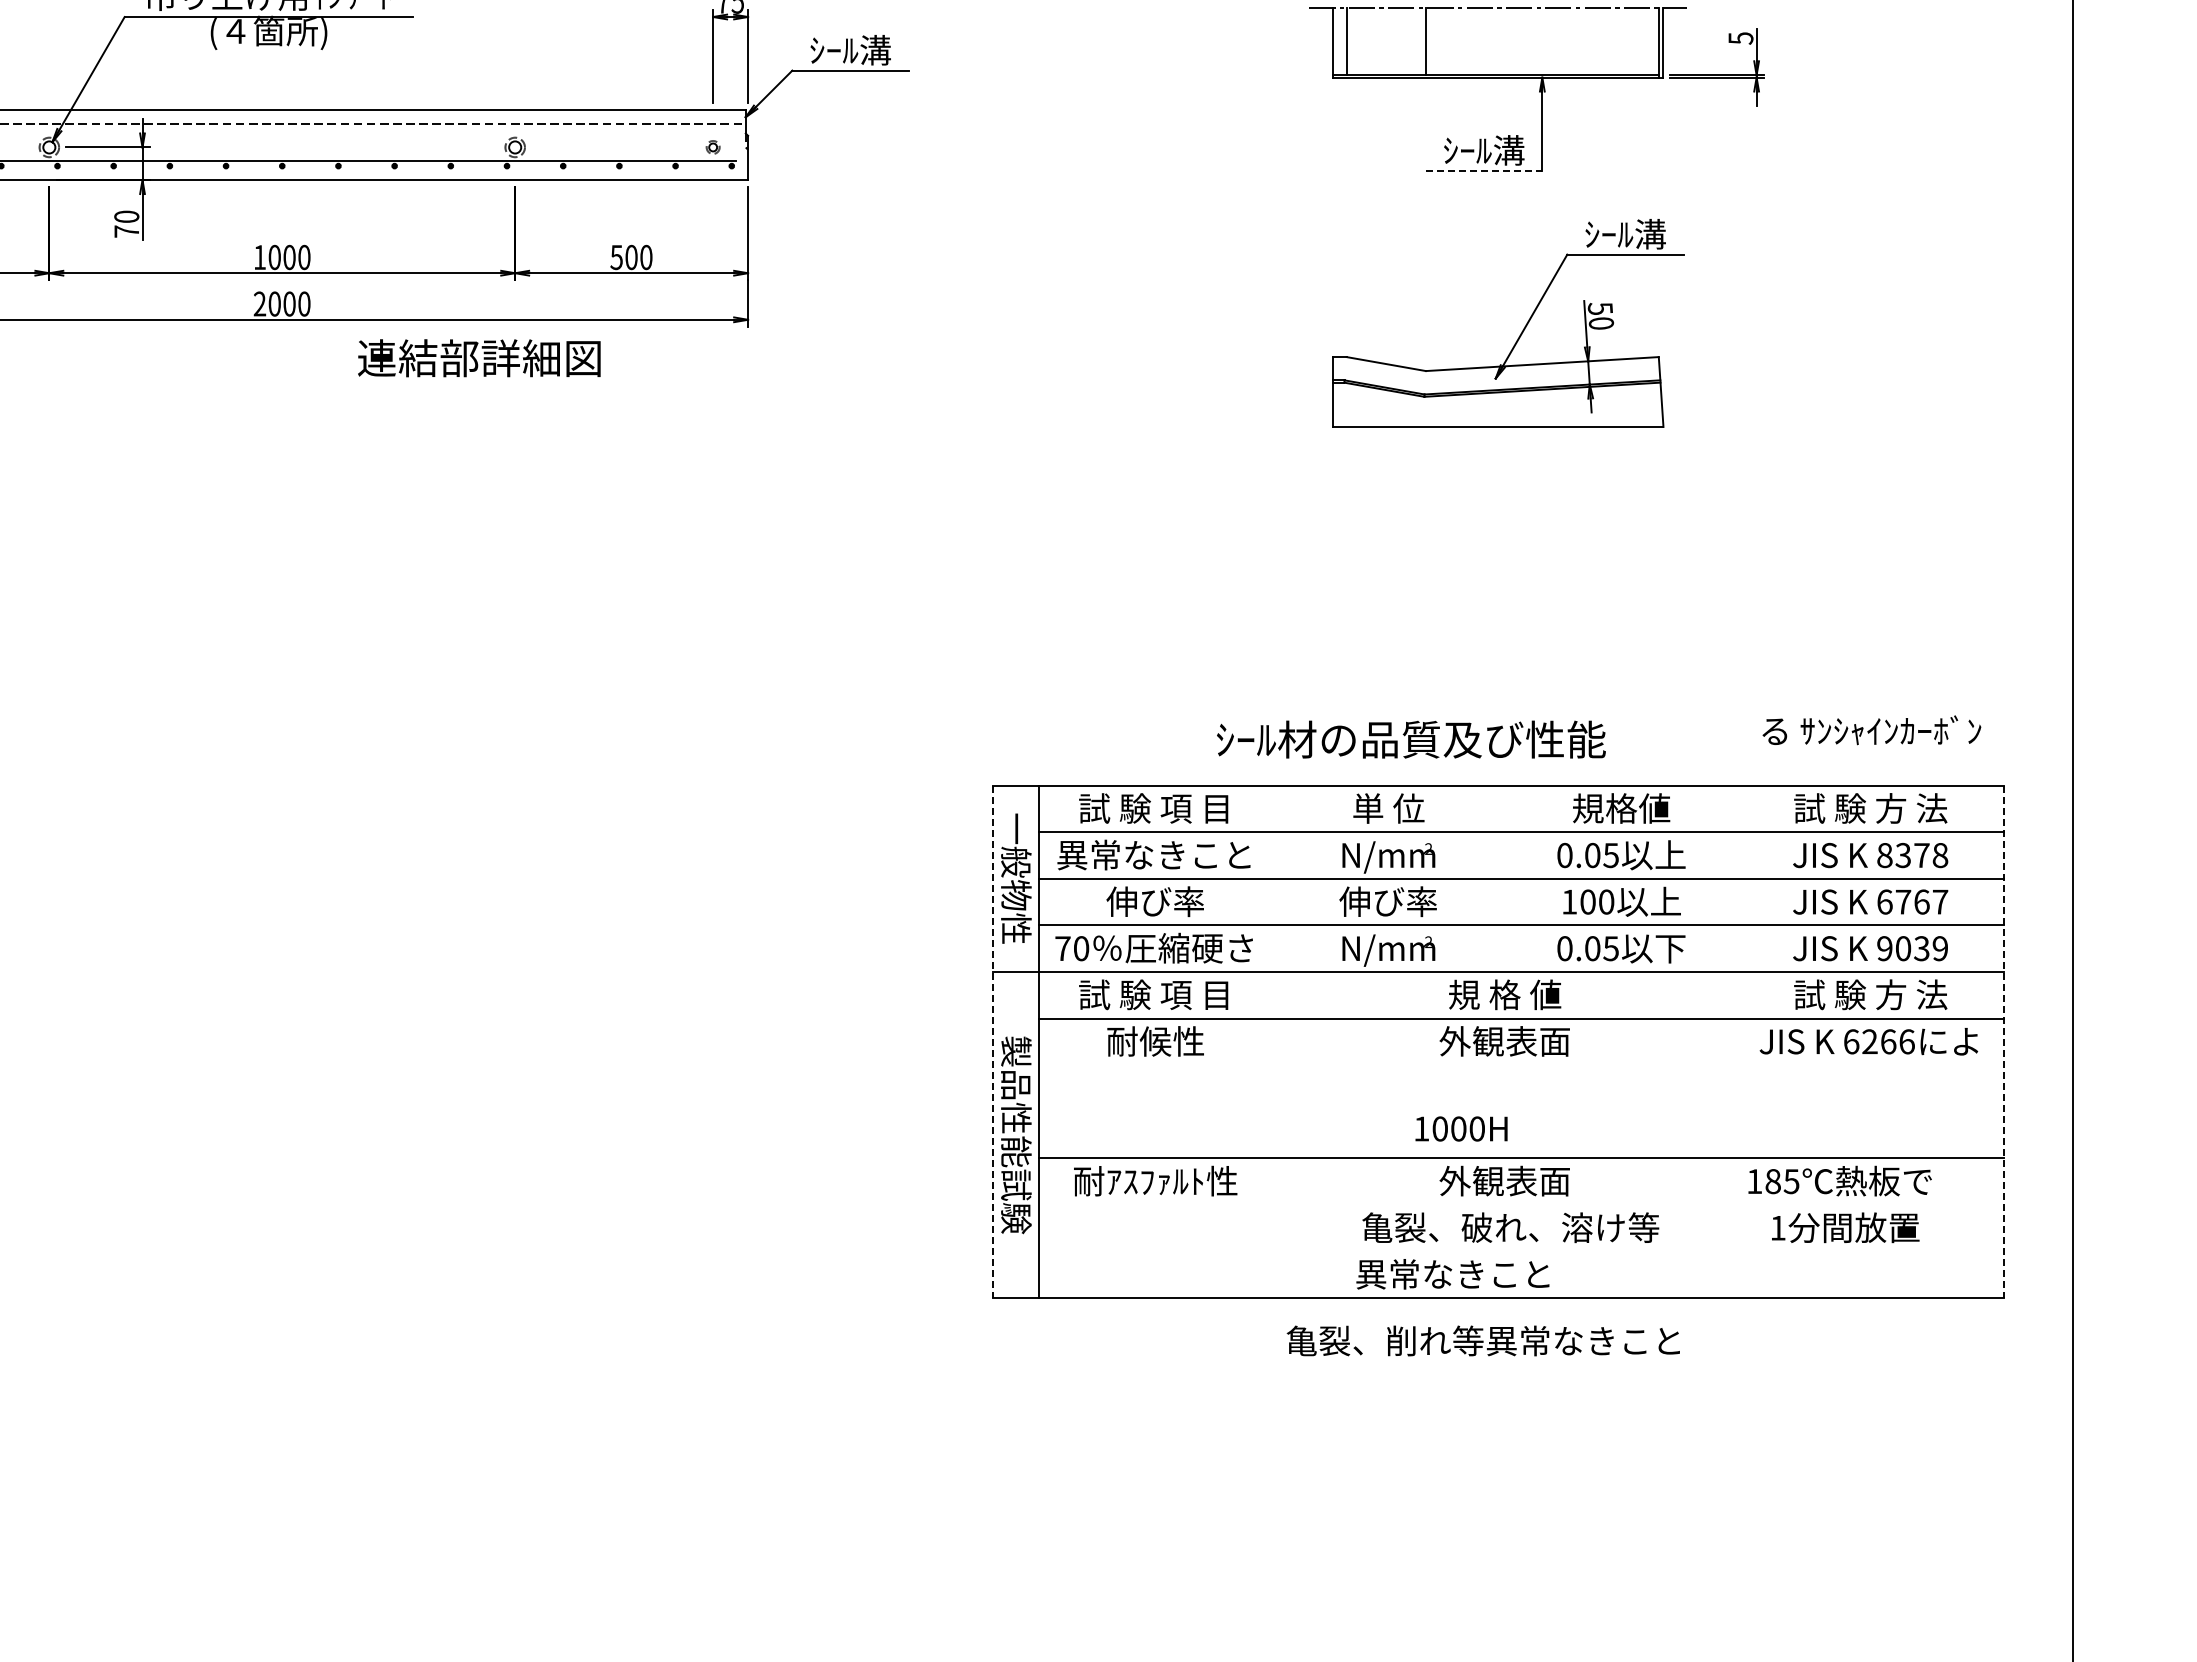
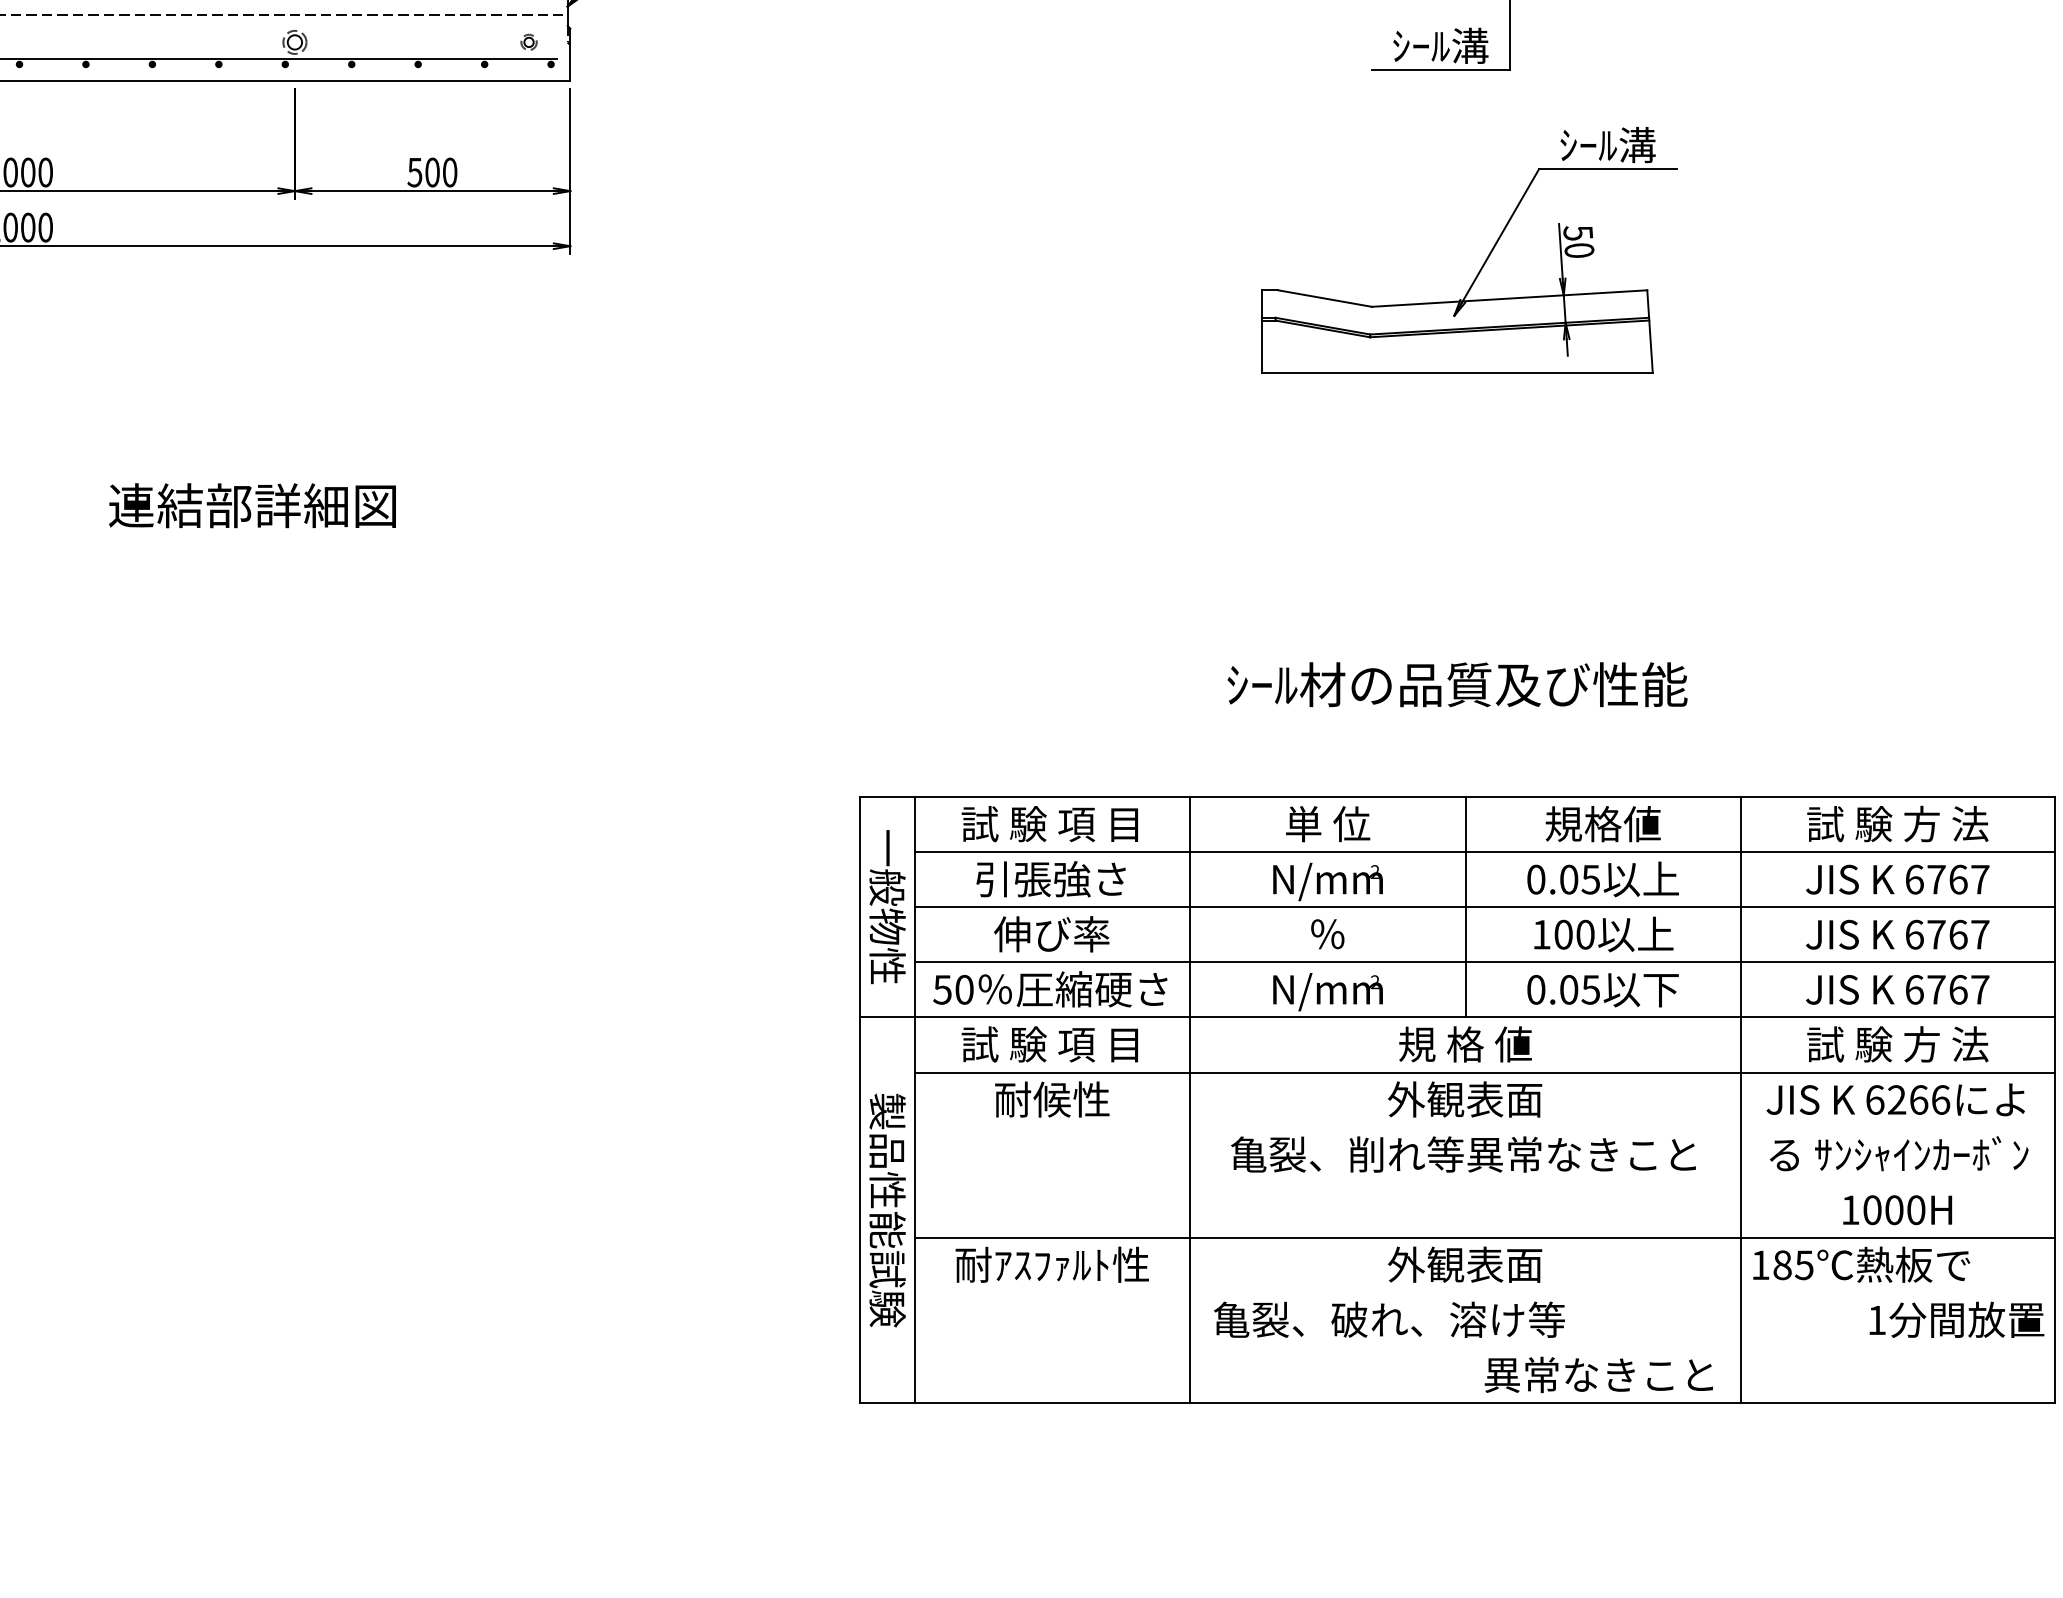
line: (1484, 170) -> (1441, 69), dashed -> solid
text: (479, 358) -> (252, 506), moved
text: (1871, 730) -> (1898, 1154), moved
text: (1411, 739) -> (1457, 684), moved
text: (1153, 854) -> (1049, 878), 異常なきこと -> 引張強さ
text: (1912, 855) -> (1947, 879), 8378 -> 6767
line: (1505, 878) -> (1465, 906), added
text: (1387, 901) -> (1326, 934), 伸び率 -> ％
text: (1062, 948) -> (942, 989), 70 -> 50
text: (1912, 948) -> (1947, 989), 9039 -> 6767
line: (1272, 1041) -> (1190, 1099), added
line: (1738, 1041) -> (1741, 1099), added
line: (992, 1042) -> (859, 1100), dashed -> solid
line: (2003, 1042) -> (2054, 1100), dashed -> solid
text: (1461, 1128) -> (1897, 1209), moved
text: (1510, 1227) -> (1389, 1319), moved
text: (1845, 1227) -> (1956, 1319), moved
text: (1452, 1274) -> (1598, 1375), moved
text: (1482, 1340) -> (1462, 1154), moved

